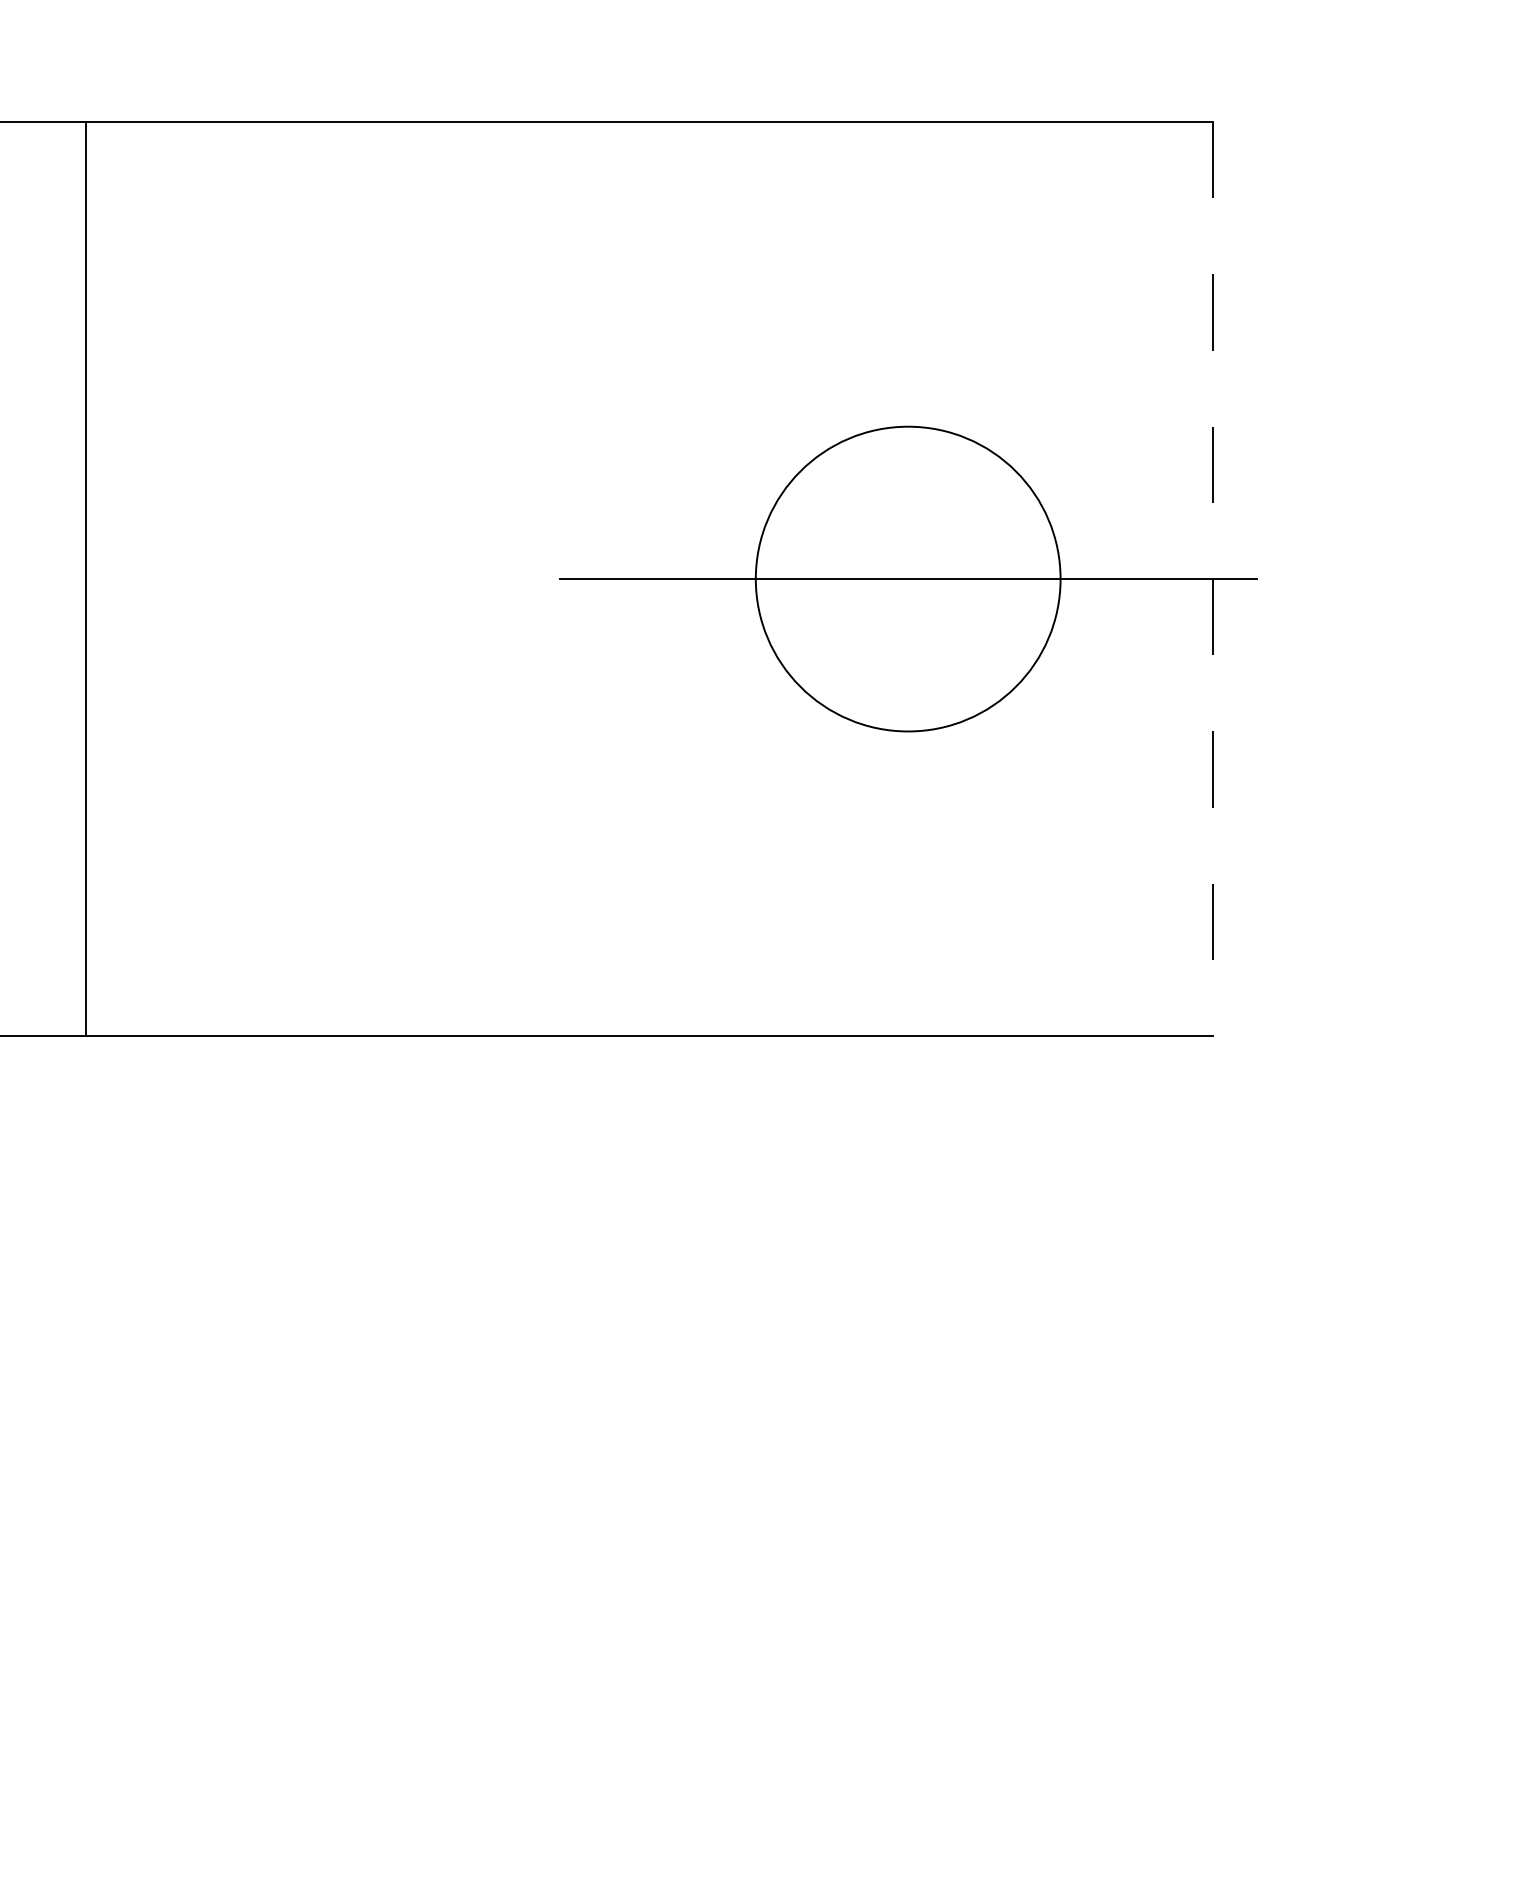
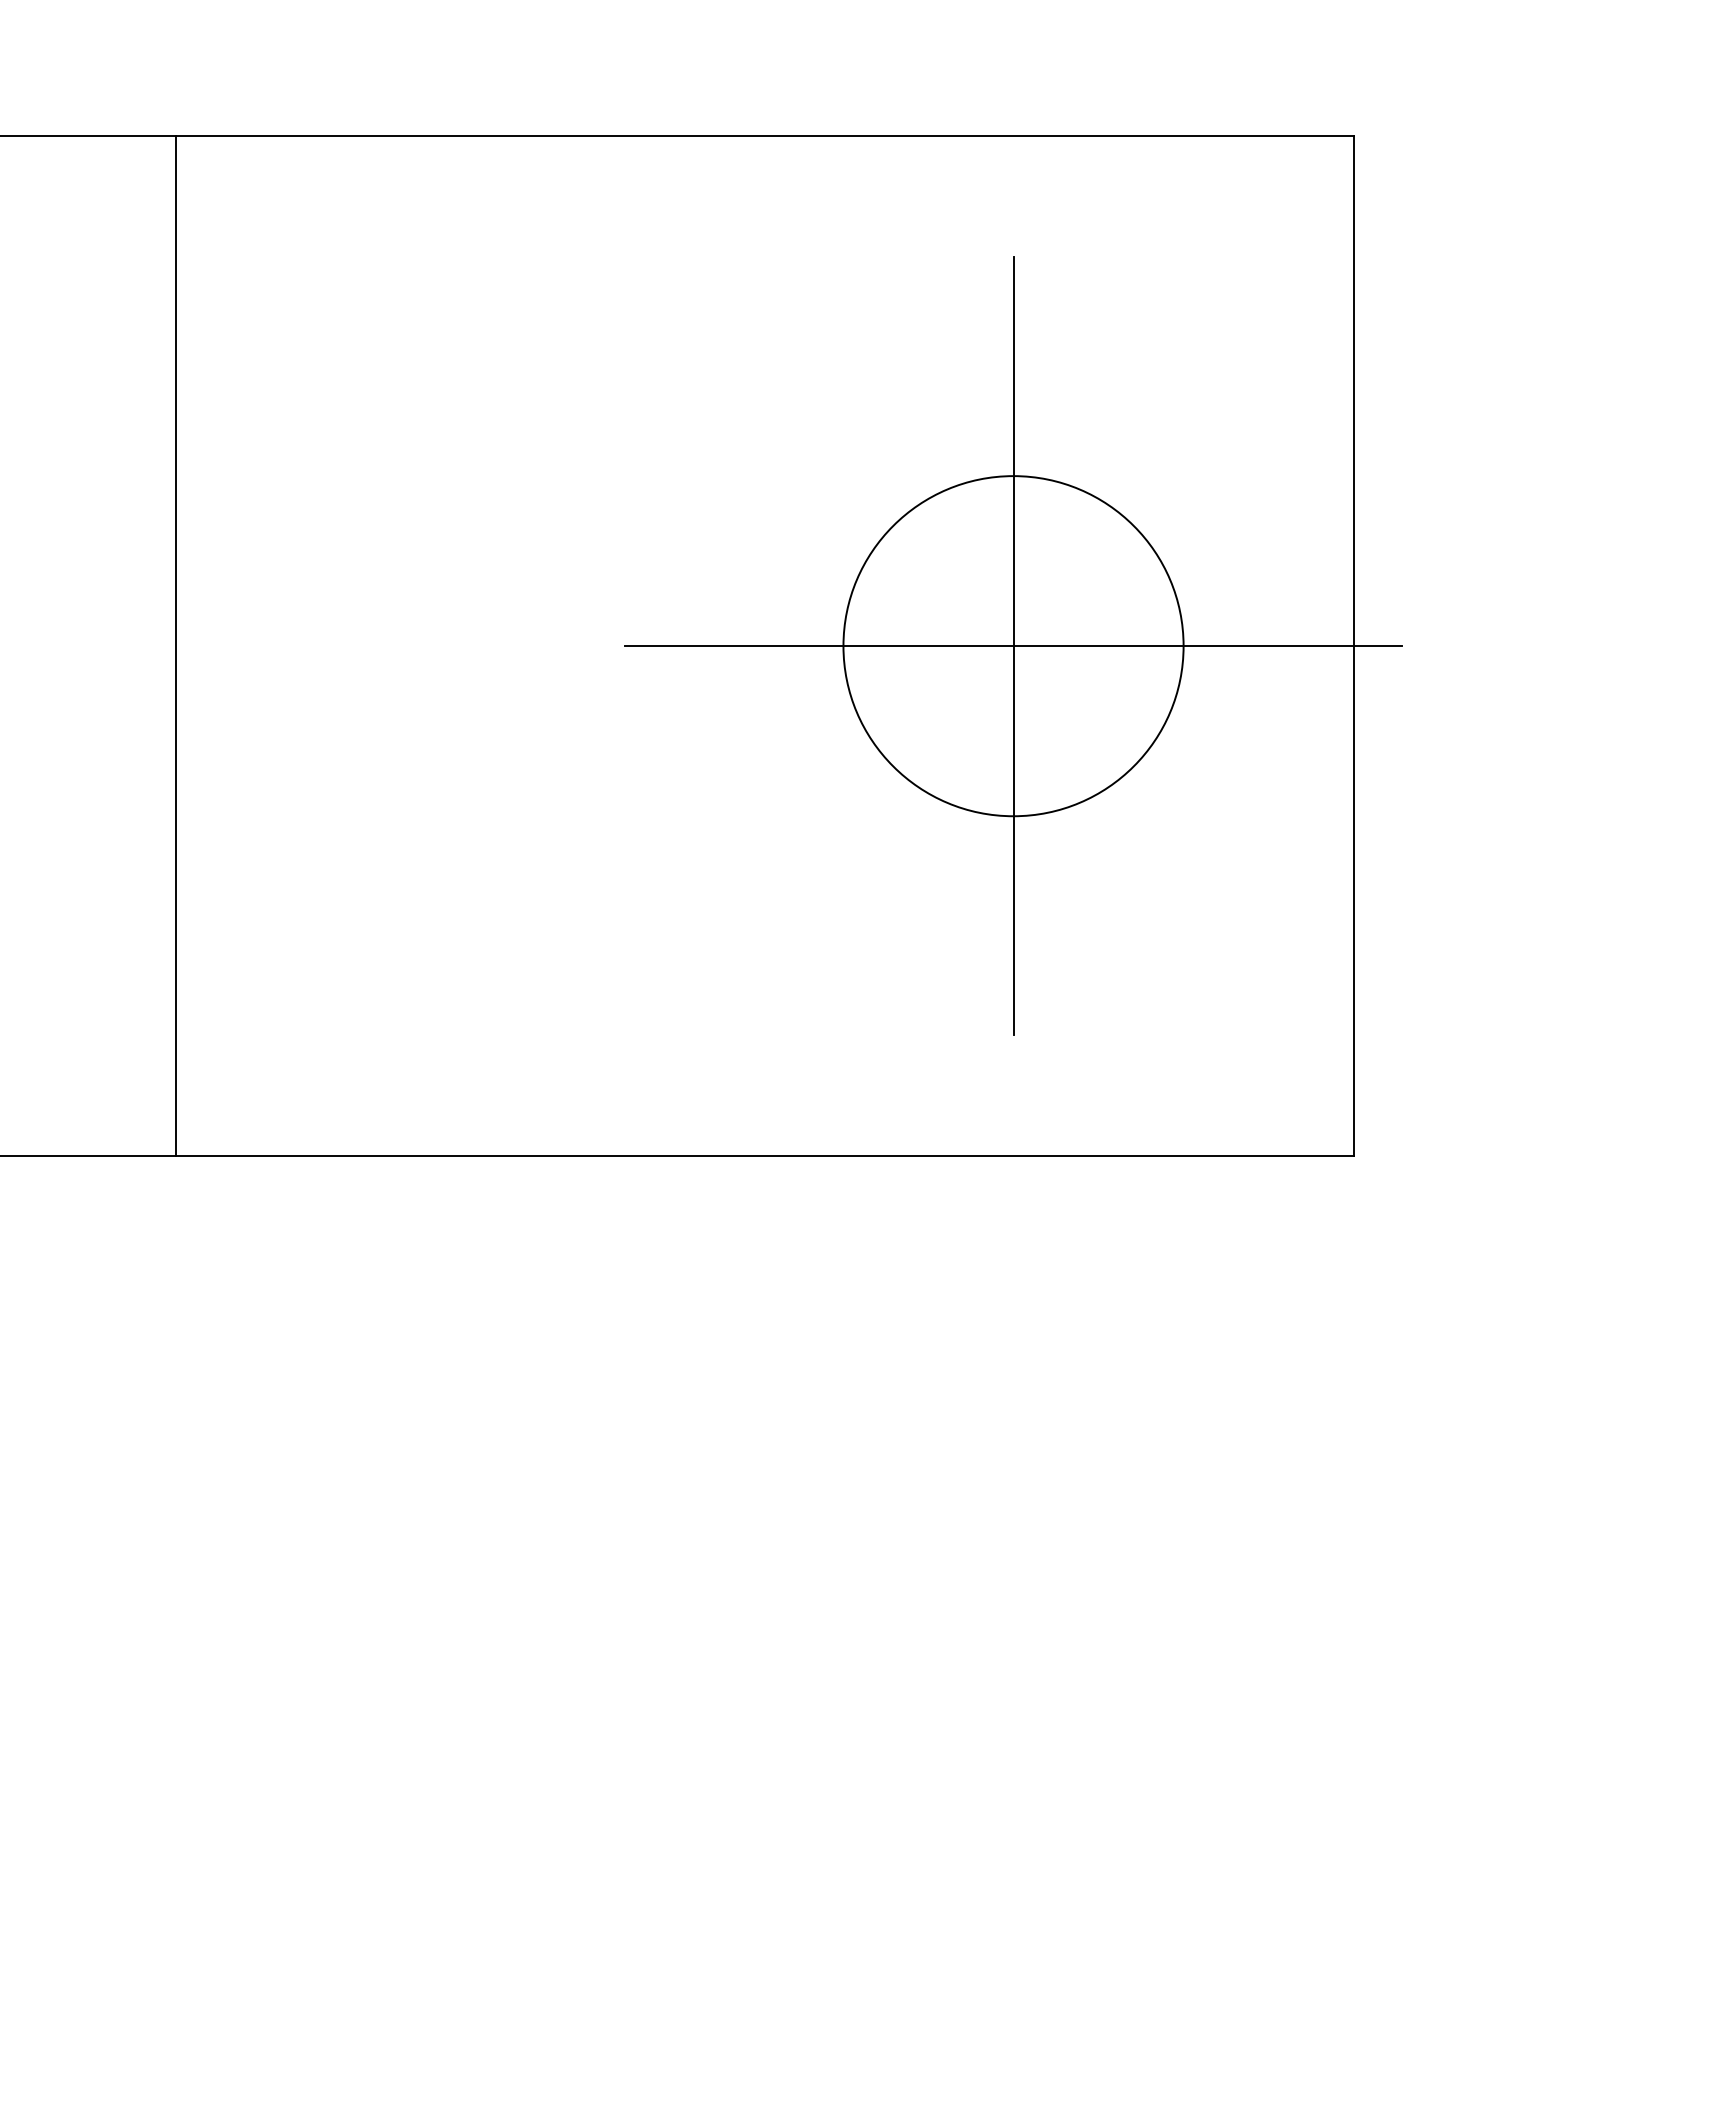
line: (86, 578) -> (176, 645), moved
line: (908, 578) -> (1013, 645), added
line: (1212, 579) -> (1353, 646), dashed -> solid

